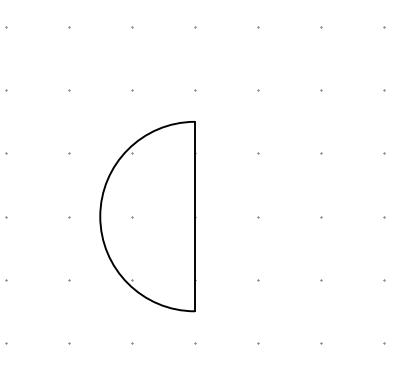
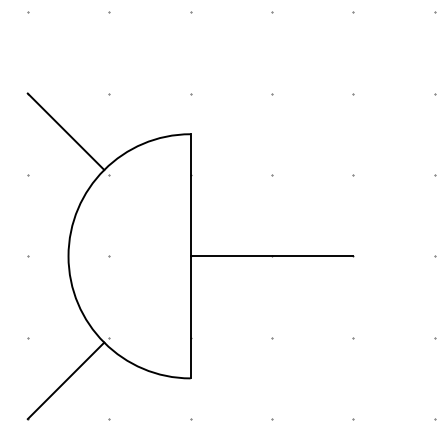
line: (98, 119) -> (66, 131), added
line: (257, 216) -> (271, 256), added
line: (98, 312) -> (66, 379), added

